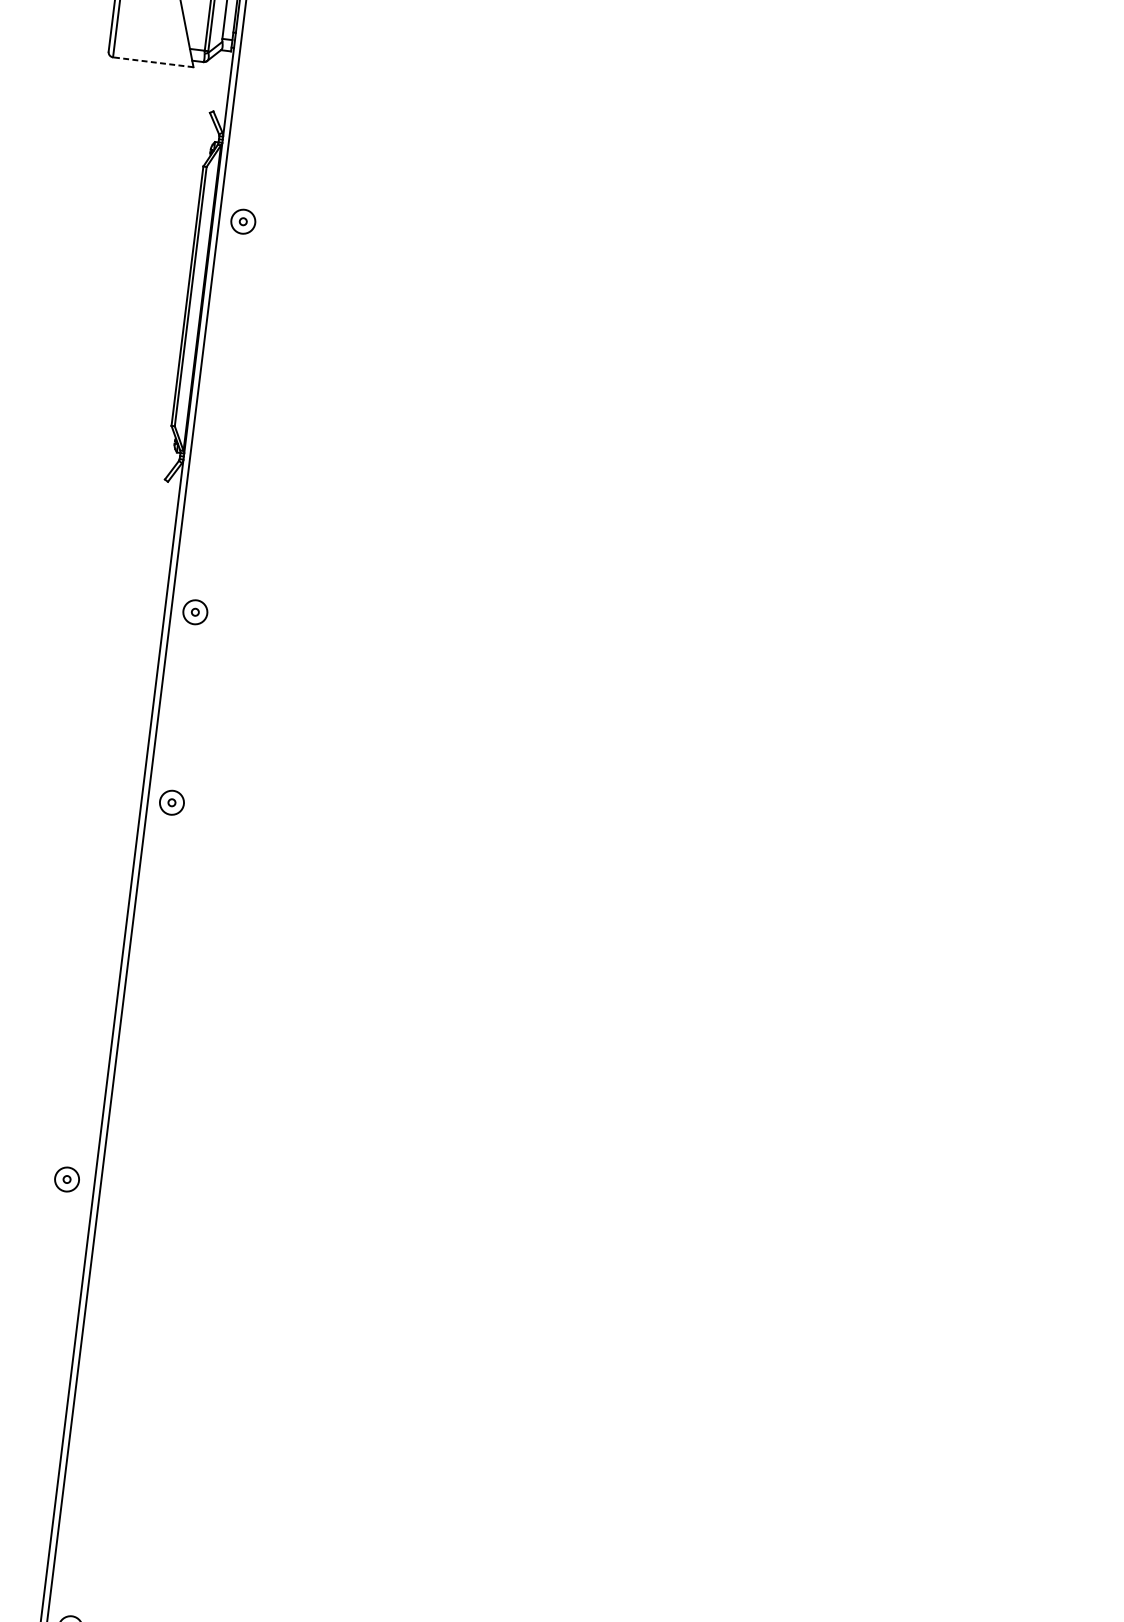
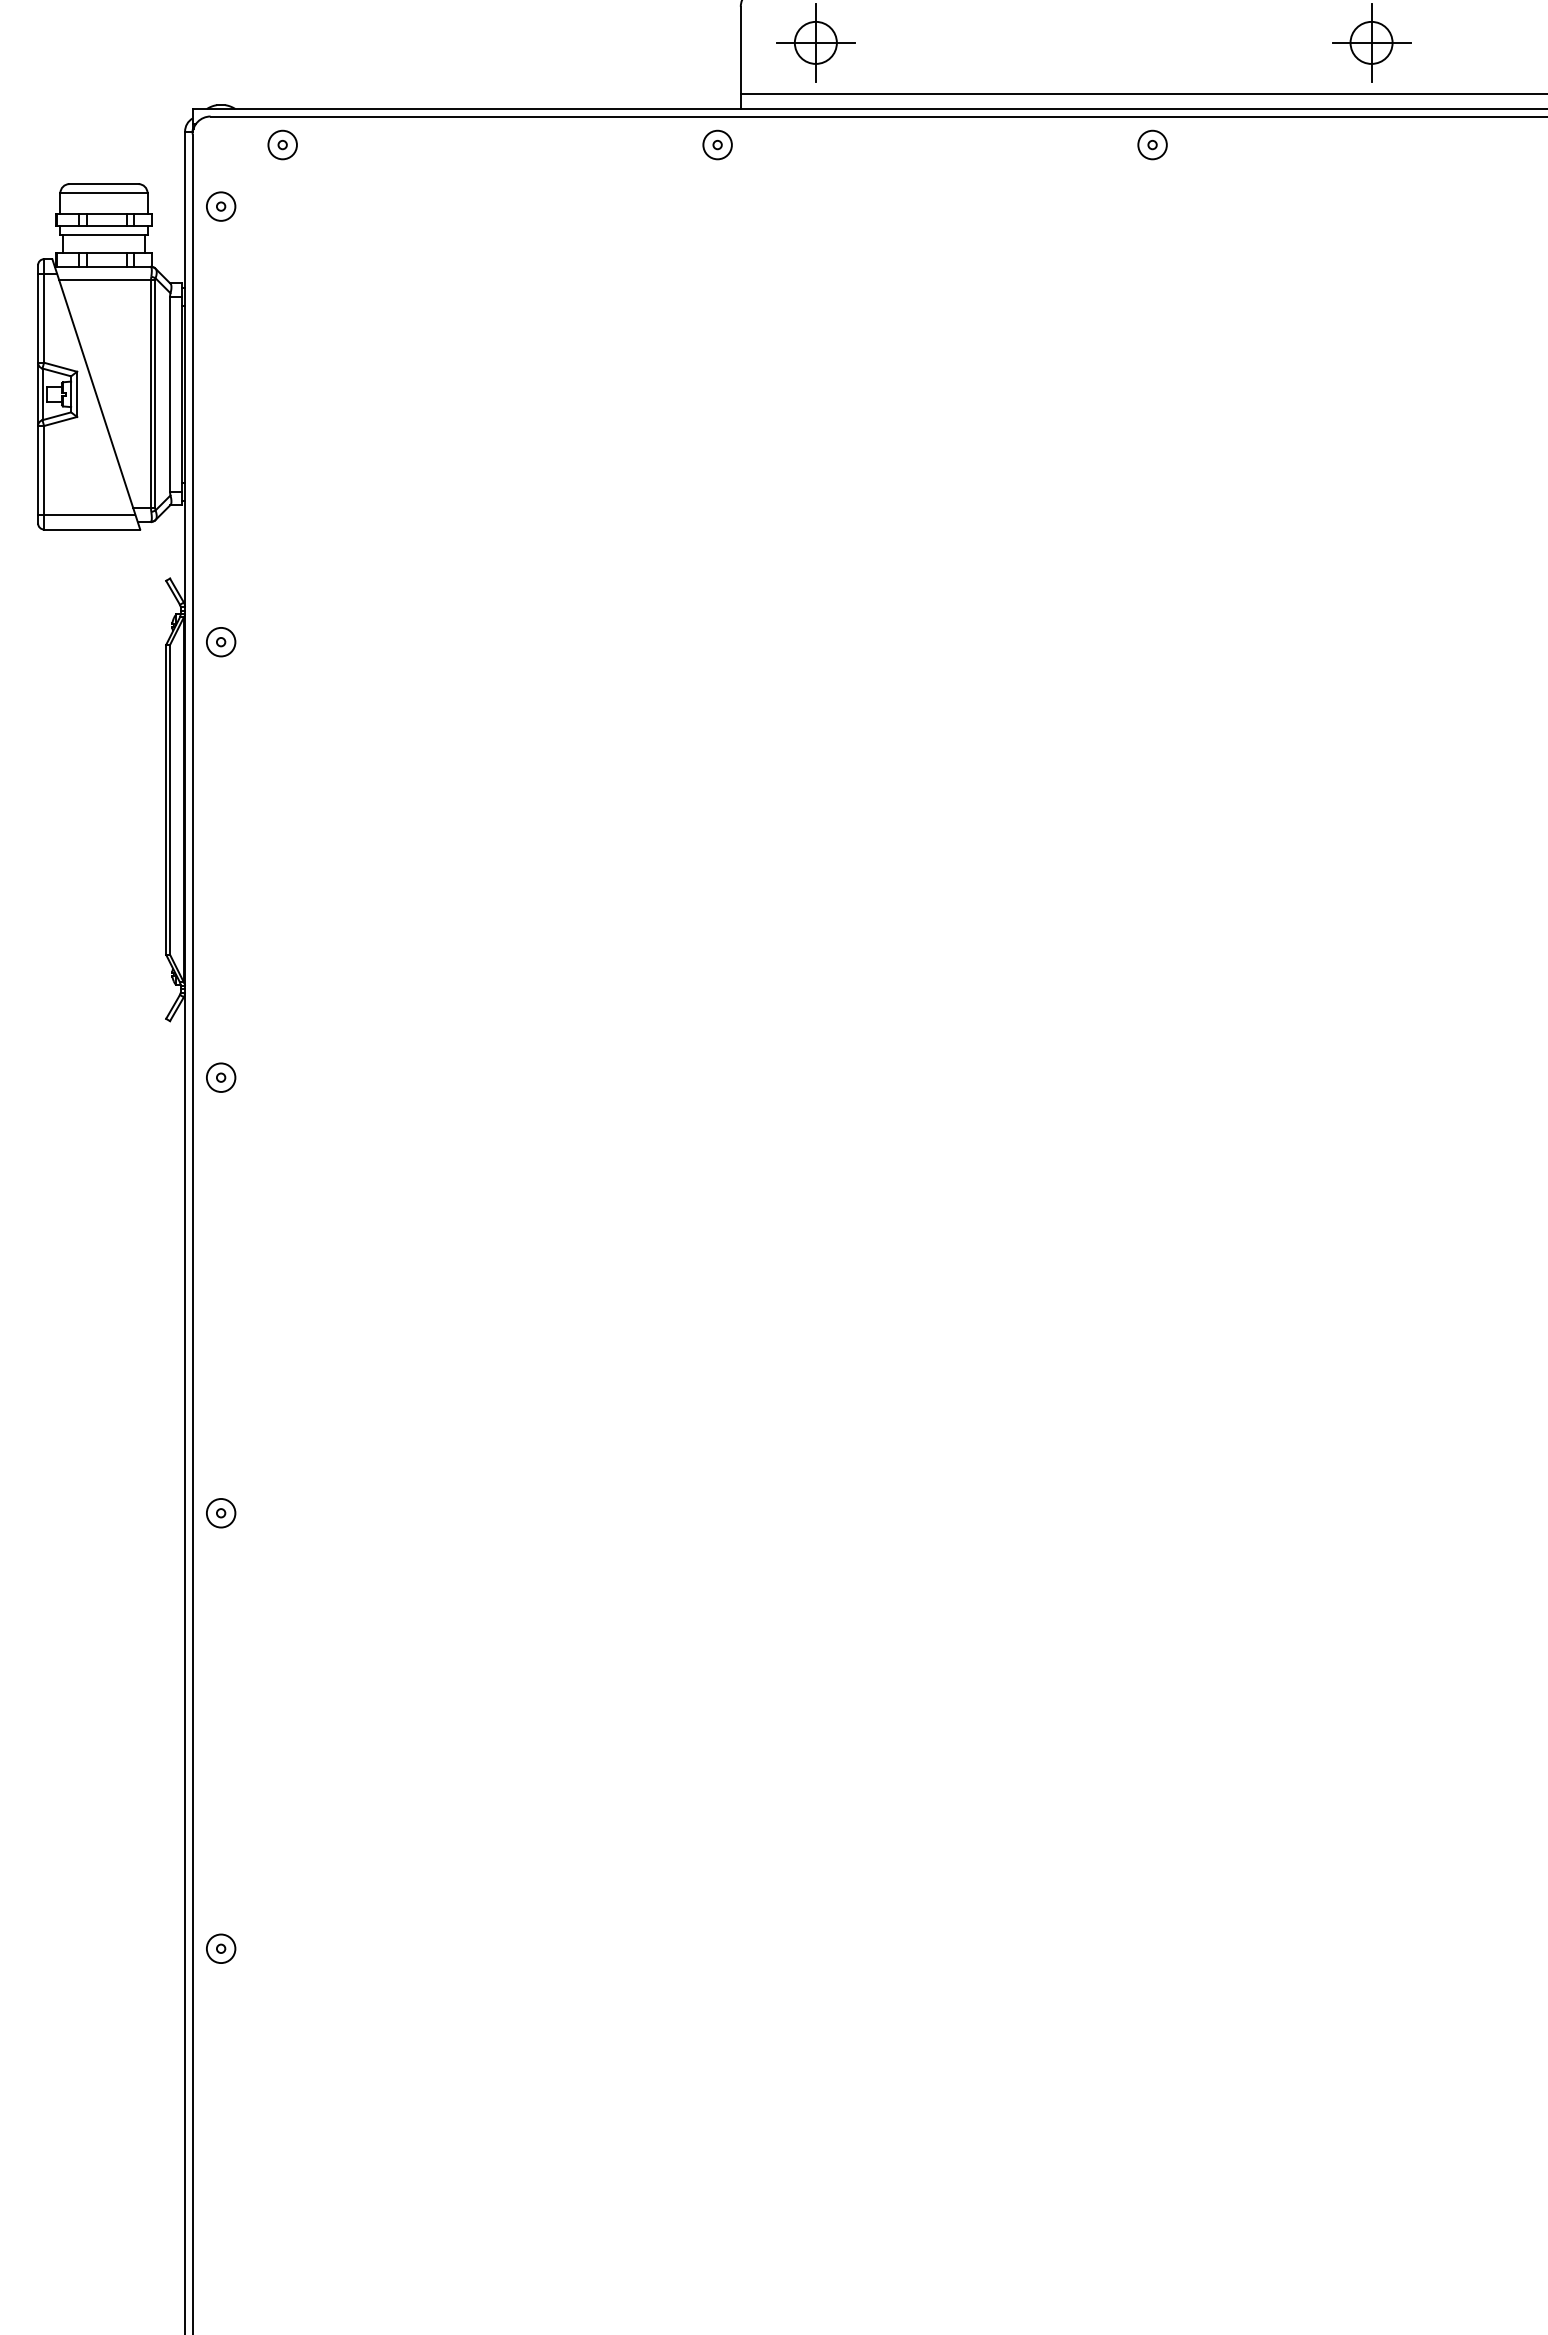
line: (150, 49) -> (86, 514), added
line: (152, 62) -> (91, 529), dashed -> solid
part: (243, 222) -> (221, 642), moved
part: (195, 612) -> (221, 1077), moved
part: (172, 803) -> (221, 1513), moved
part: (67, 1179) -> (221, 1948), moved

